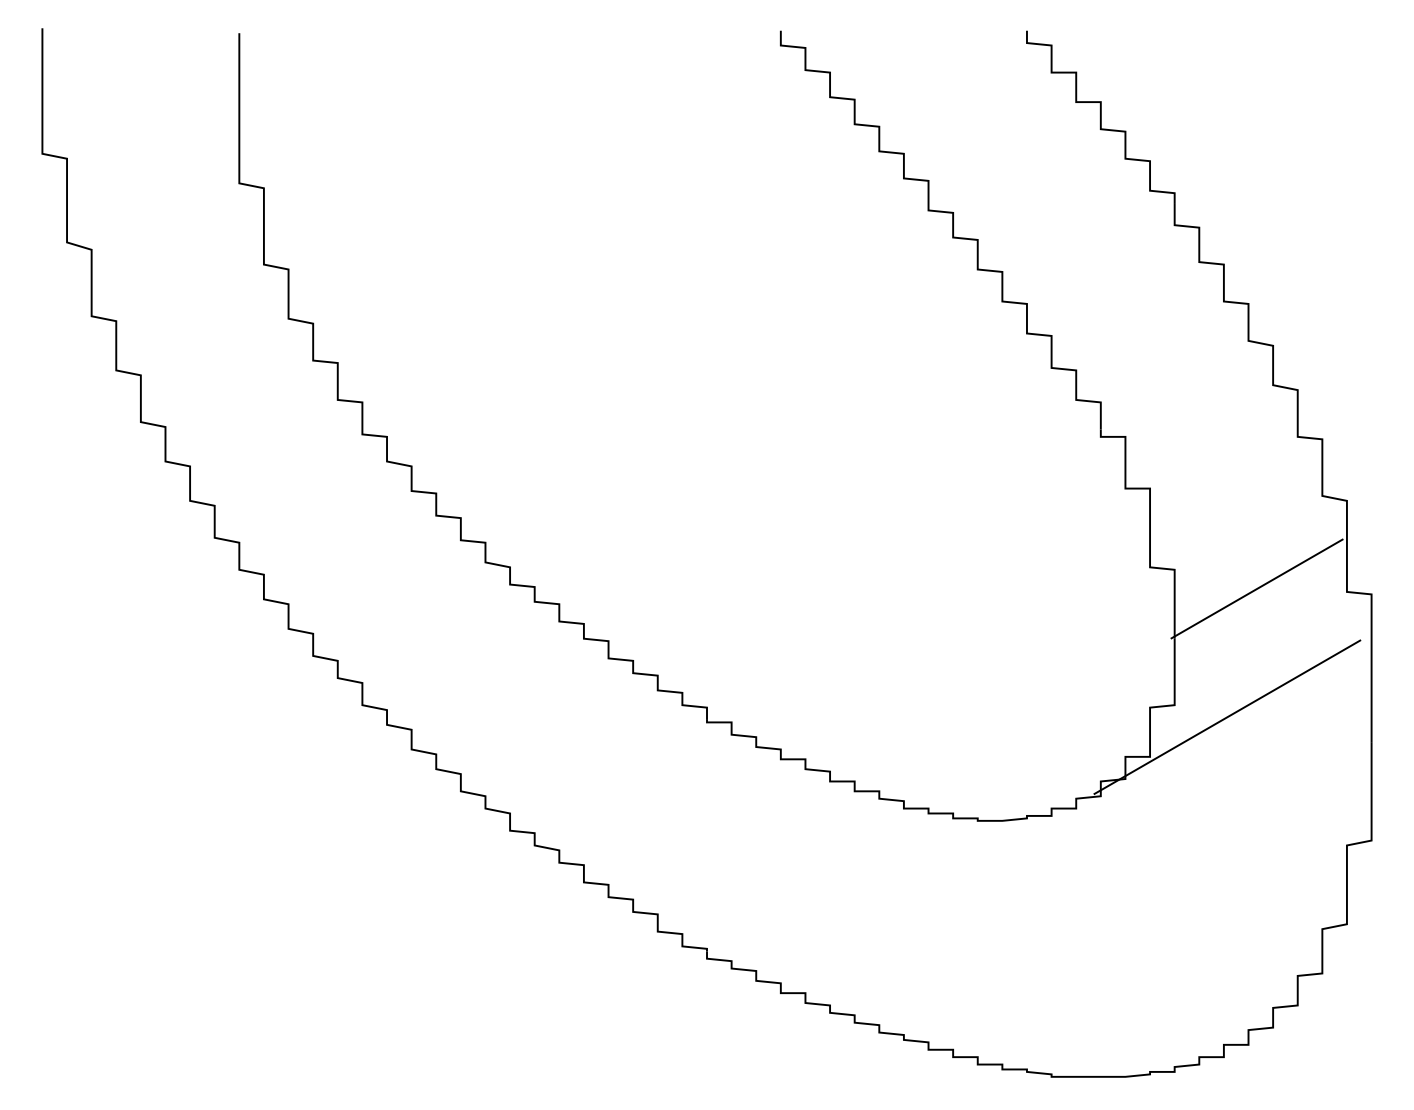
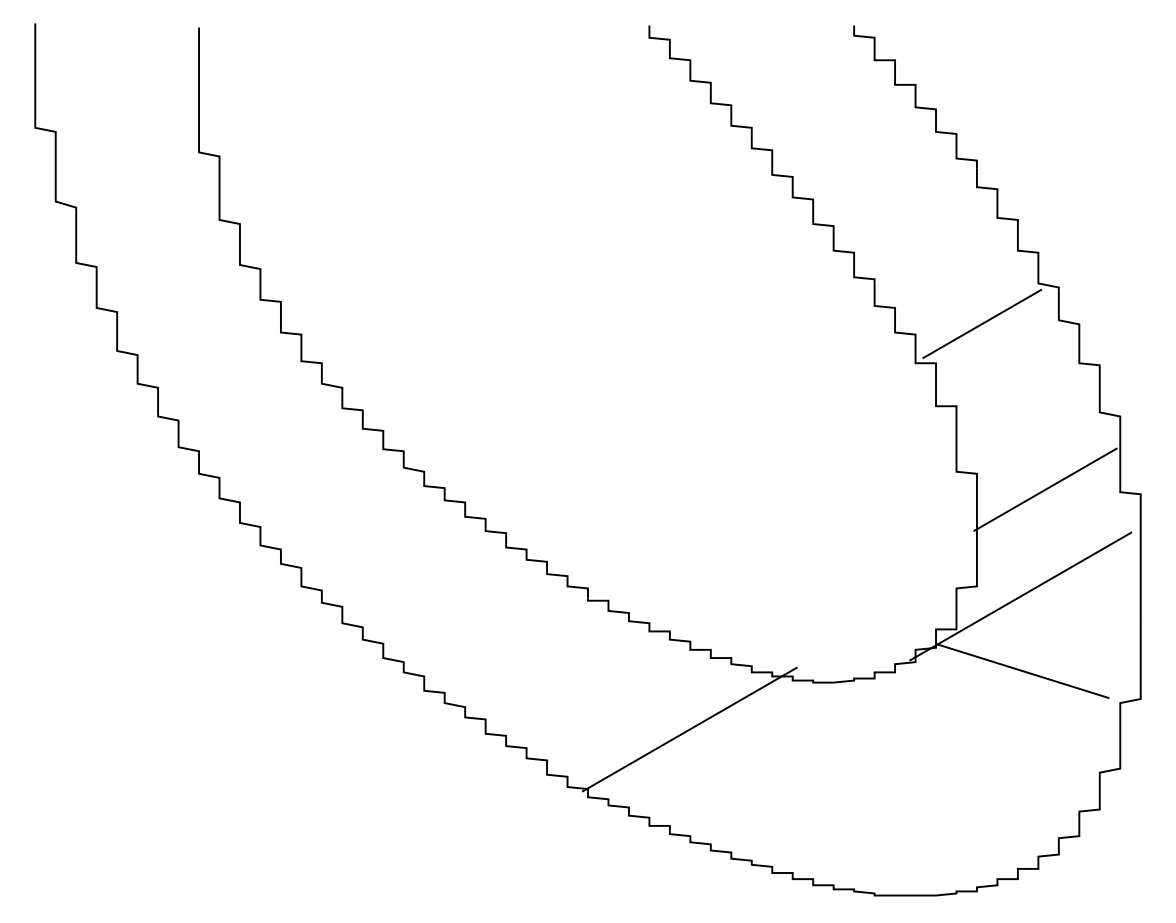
line: (1180, 389) -> (981, 323), added
line: (1229, 807) -> (1022, 671), added
line: (828, 877) -> (689, 729), added

